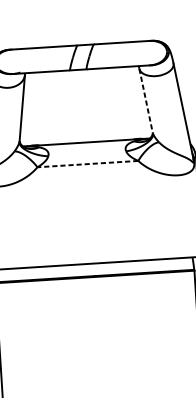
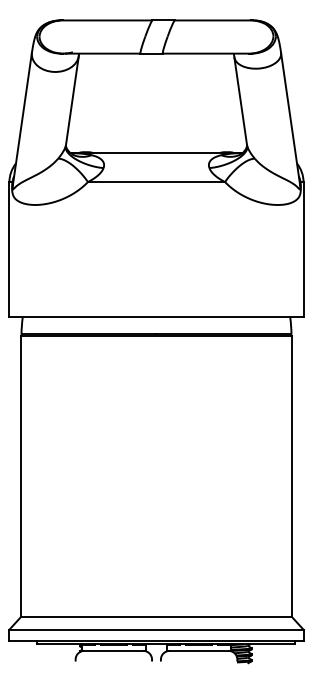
line: (145, 100) -> (240, 101), dashed -> solid
line: (87, 164) -> (156, 182), dashed -> solid

